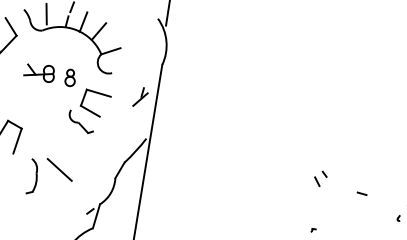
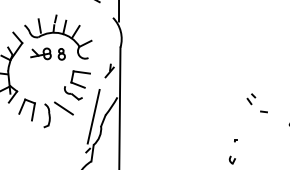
part: (49, 73) -> (47, 53), moved
line: (106, 161) -> (93, 116), added
part: (56, 169) -> (61, 108), moved
part: (320, 179) -> (251, 99), moved

